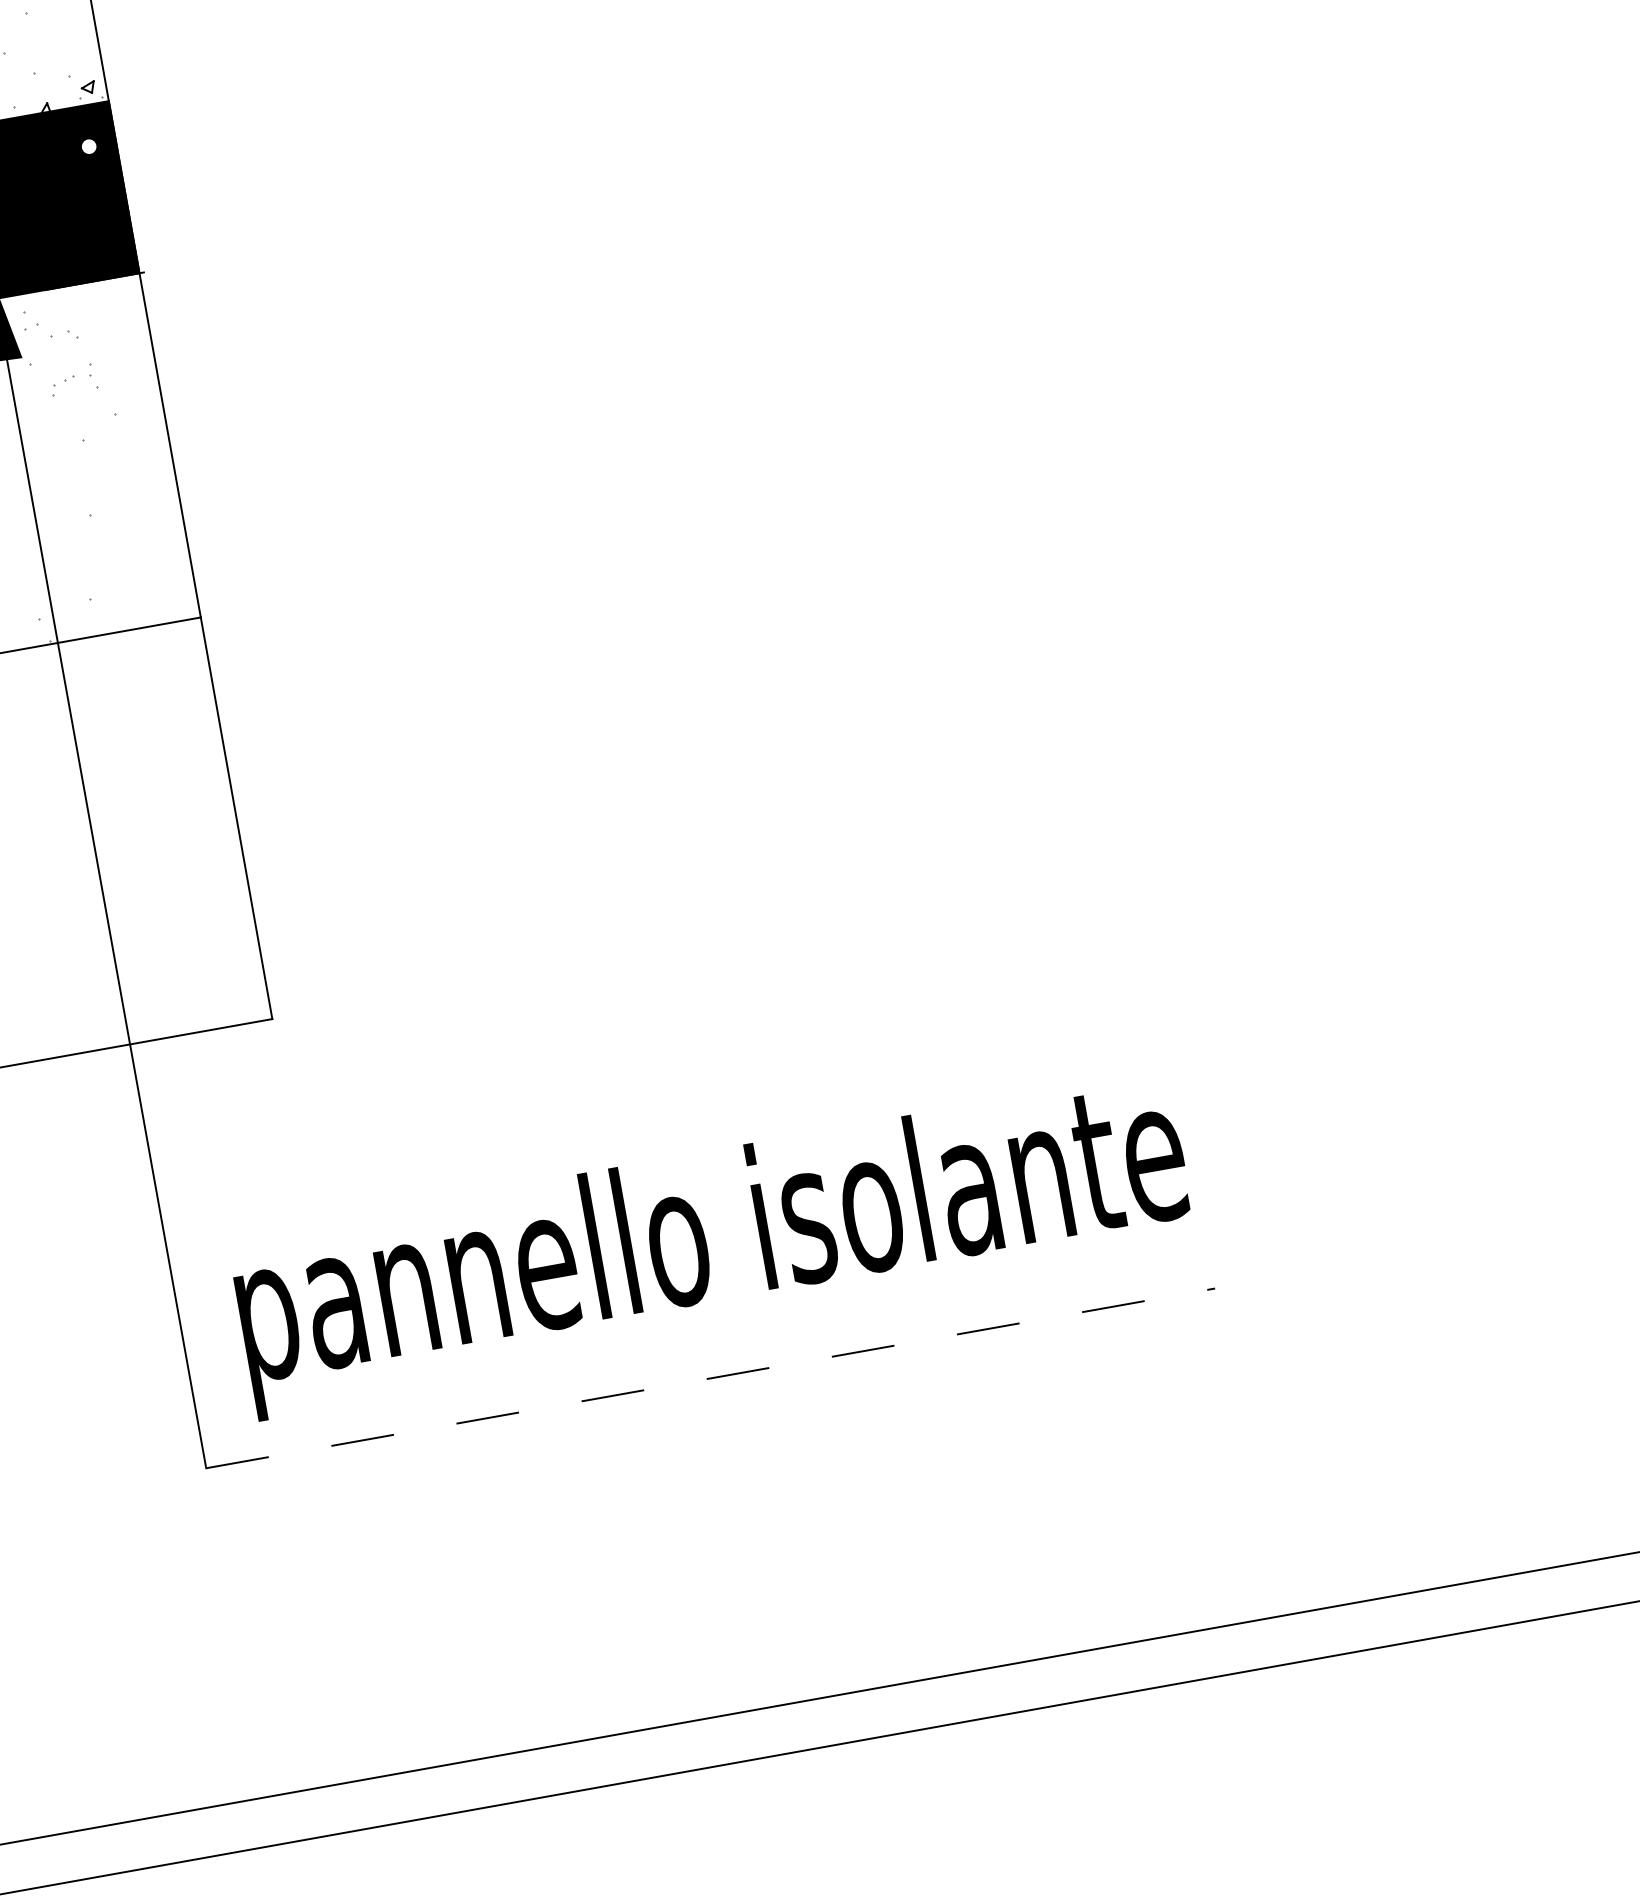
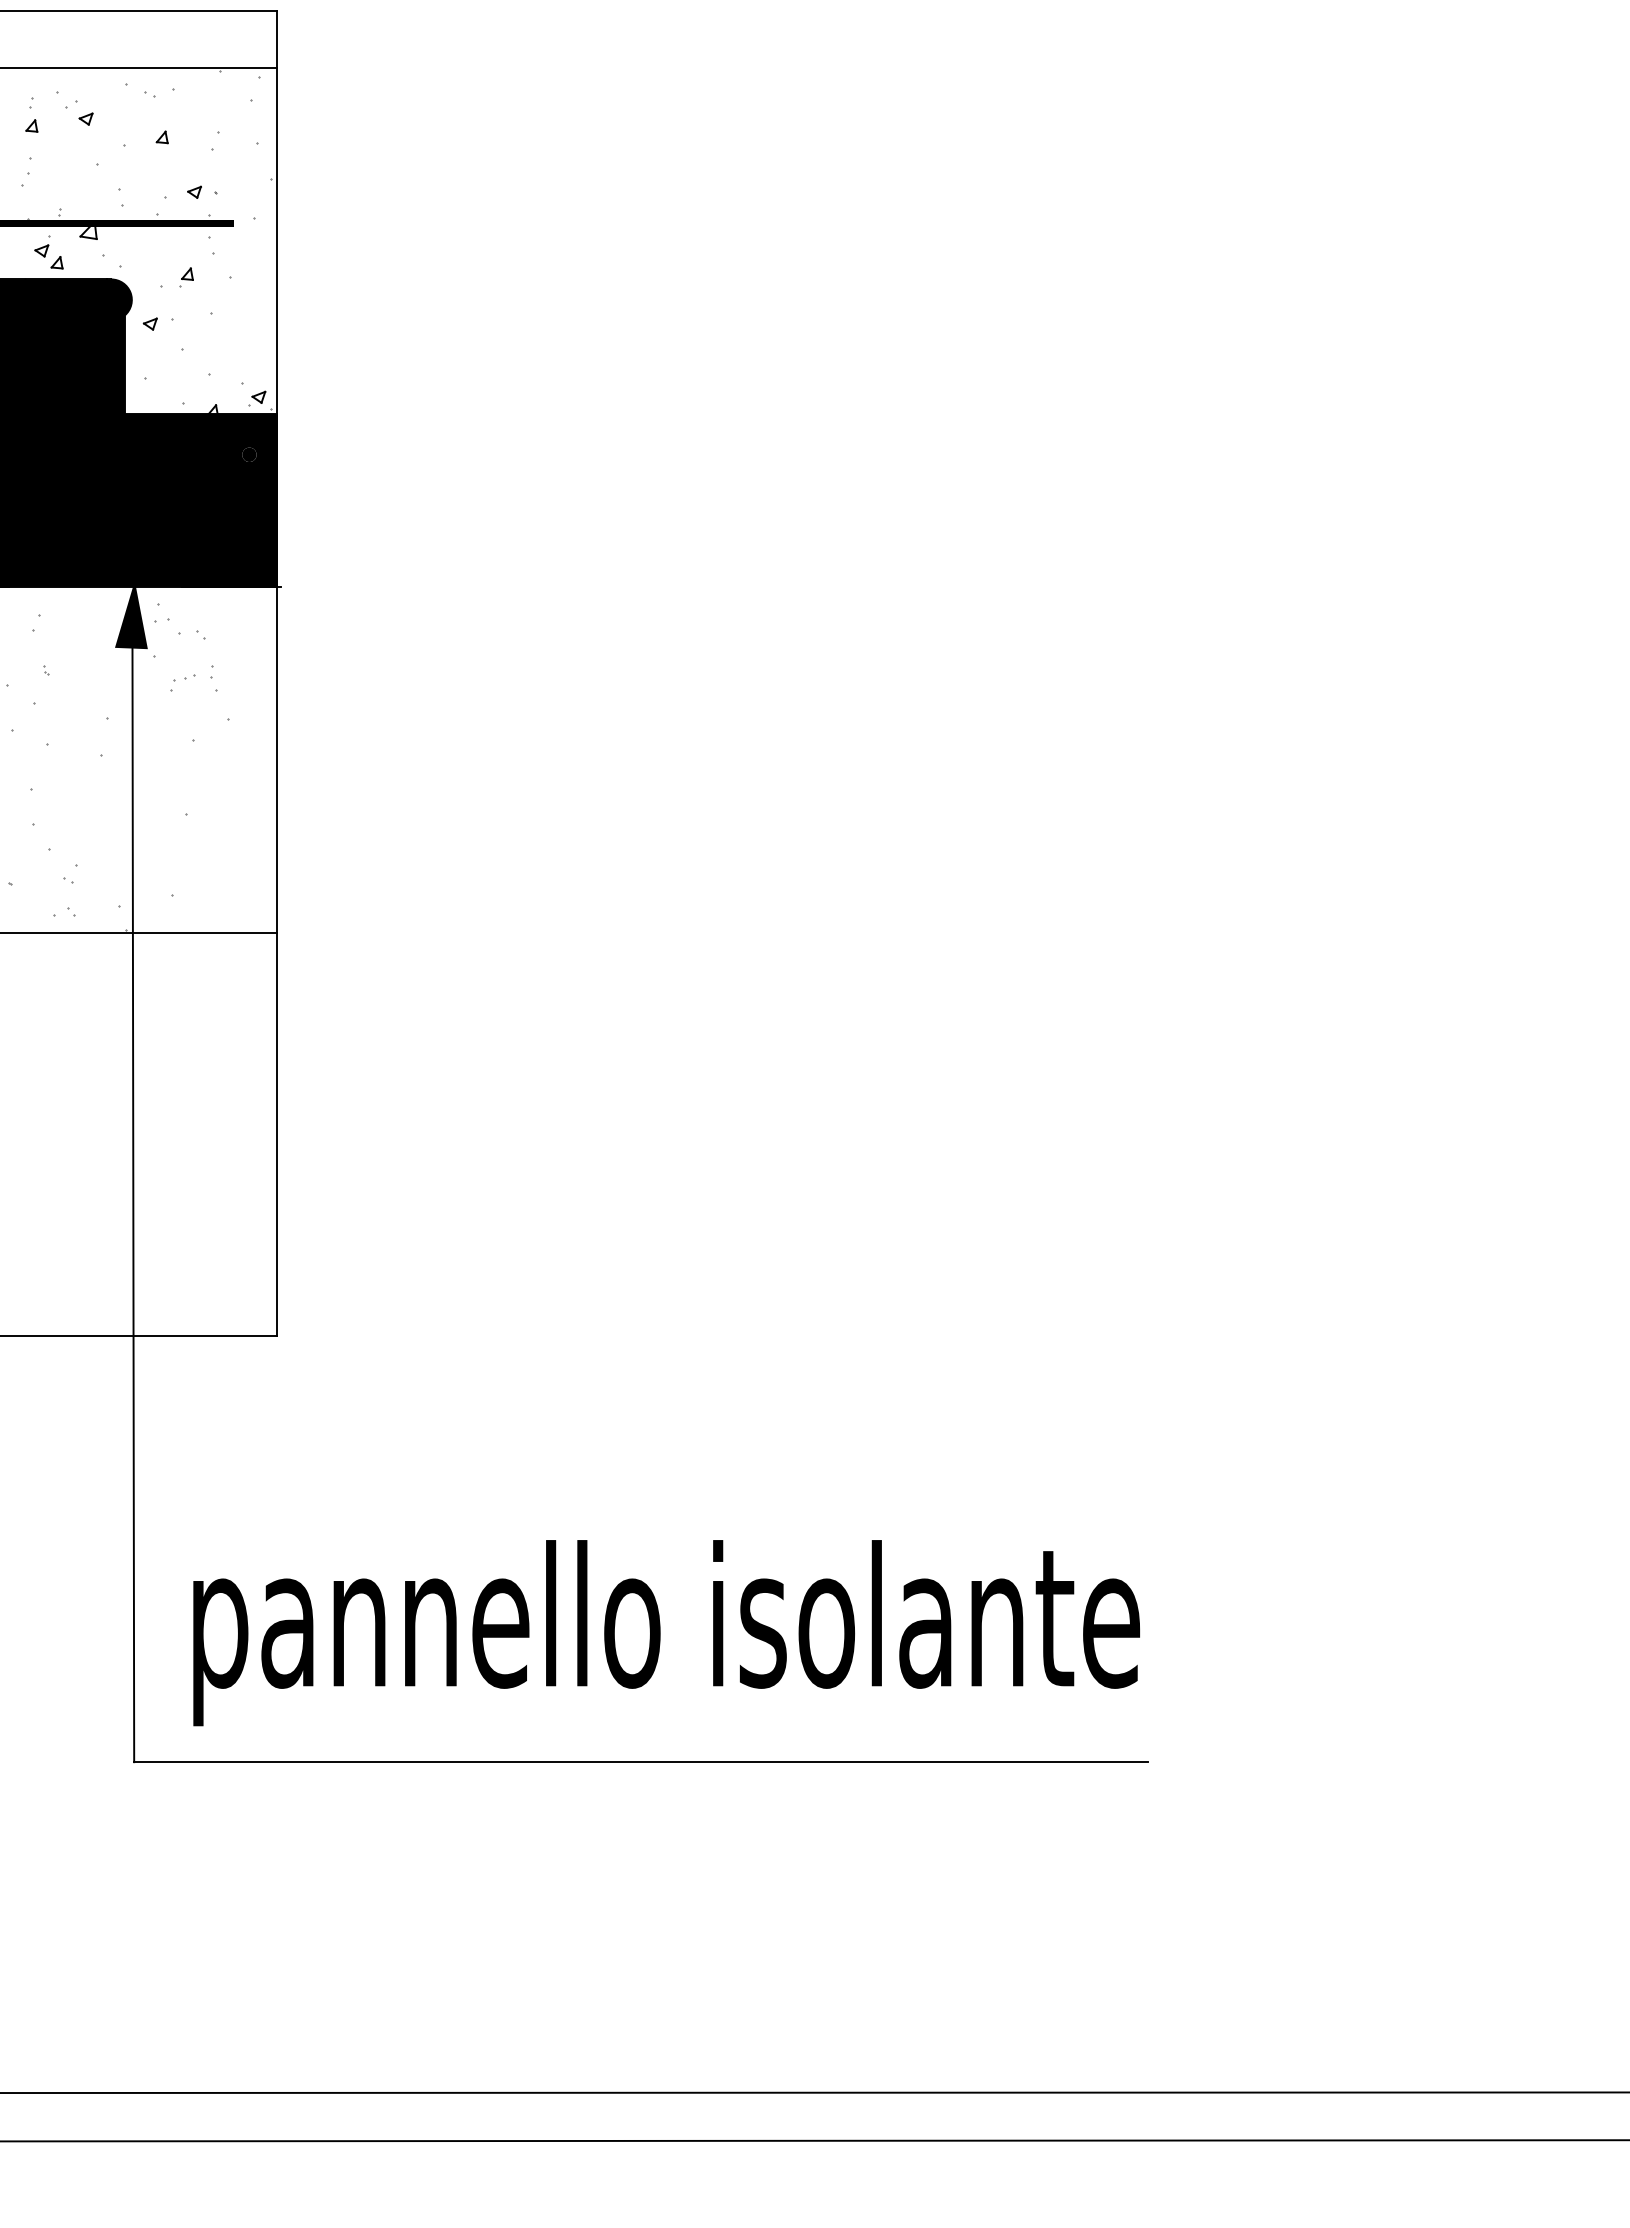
fill: (89, 146) -> (249, 454), added
line: (711, 1378) -> (641, 1762), dashed -> solid

